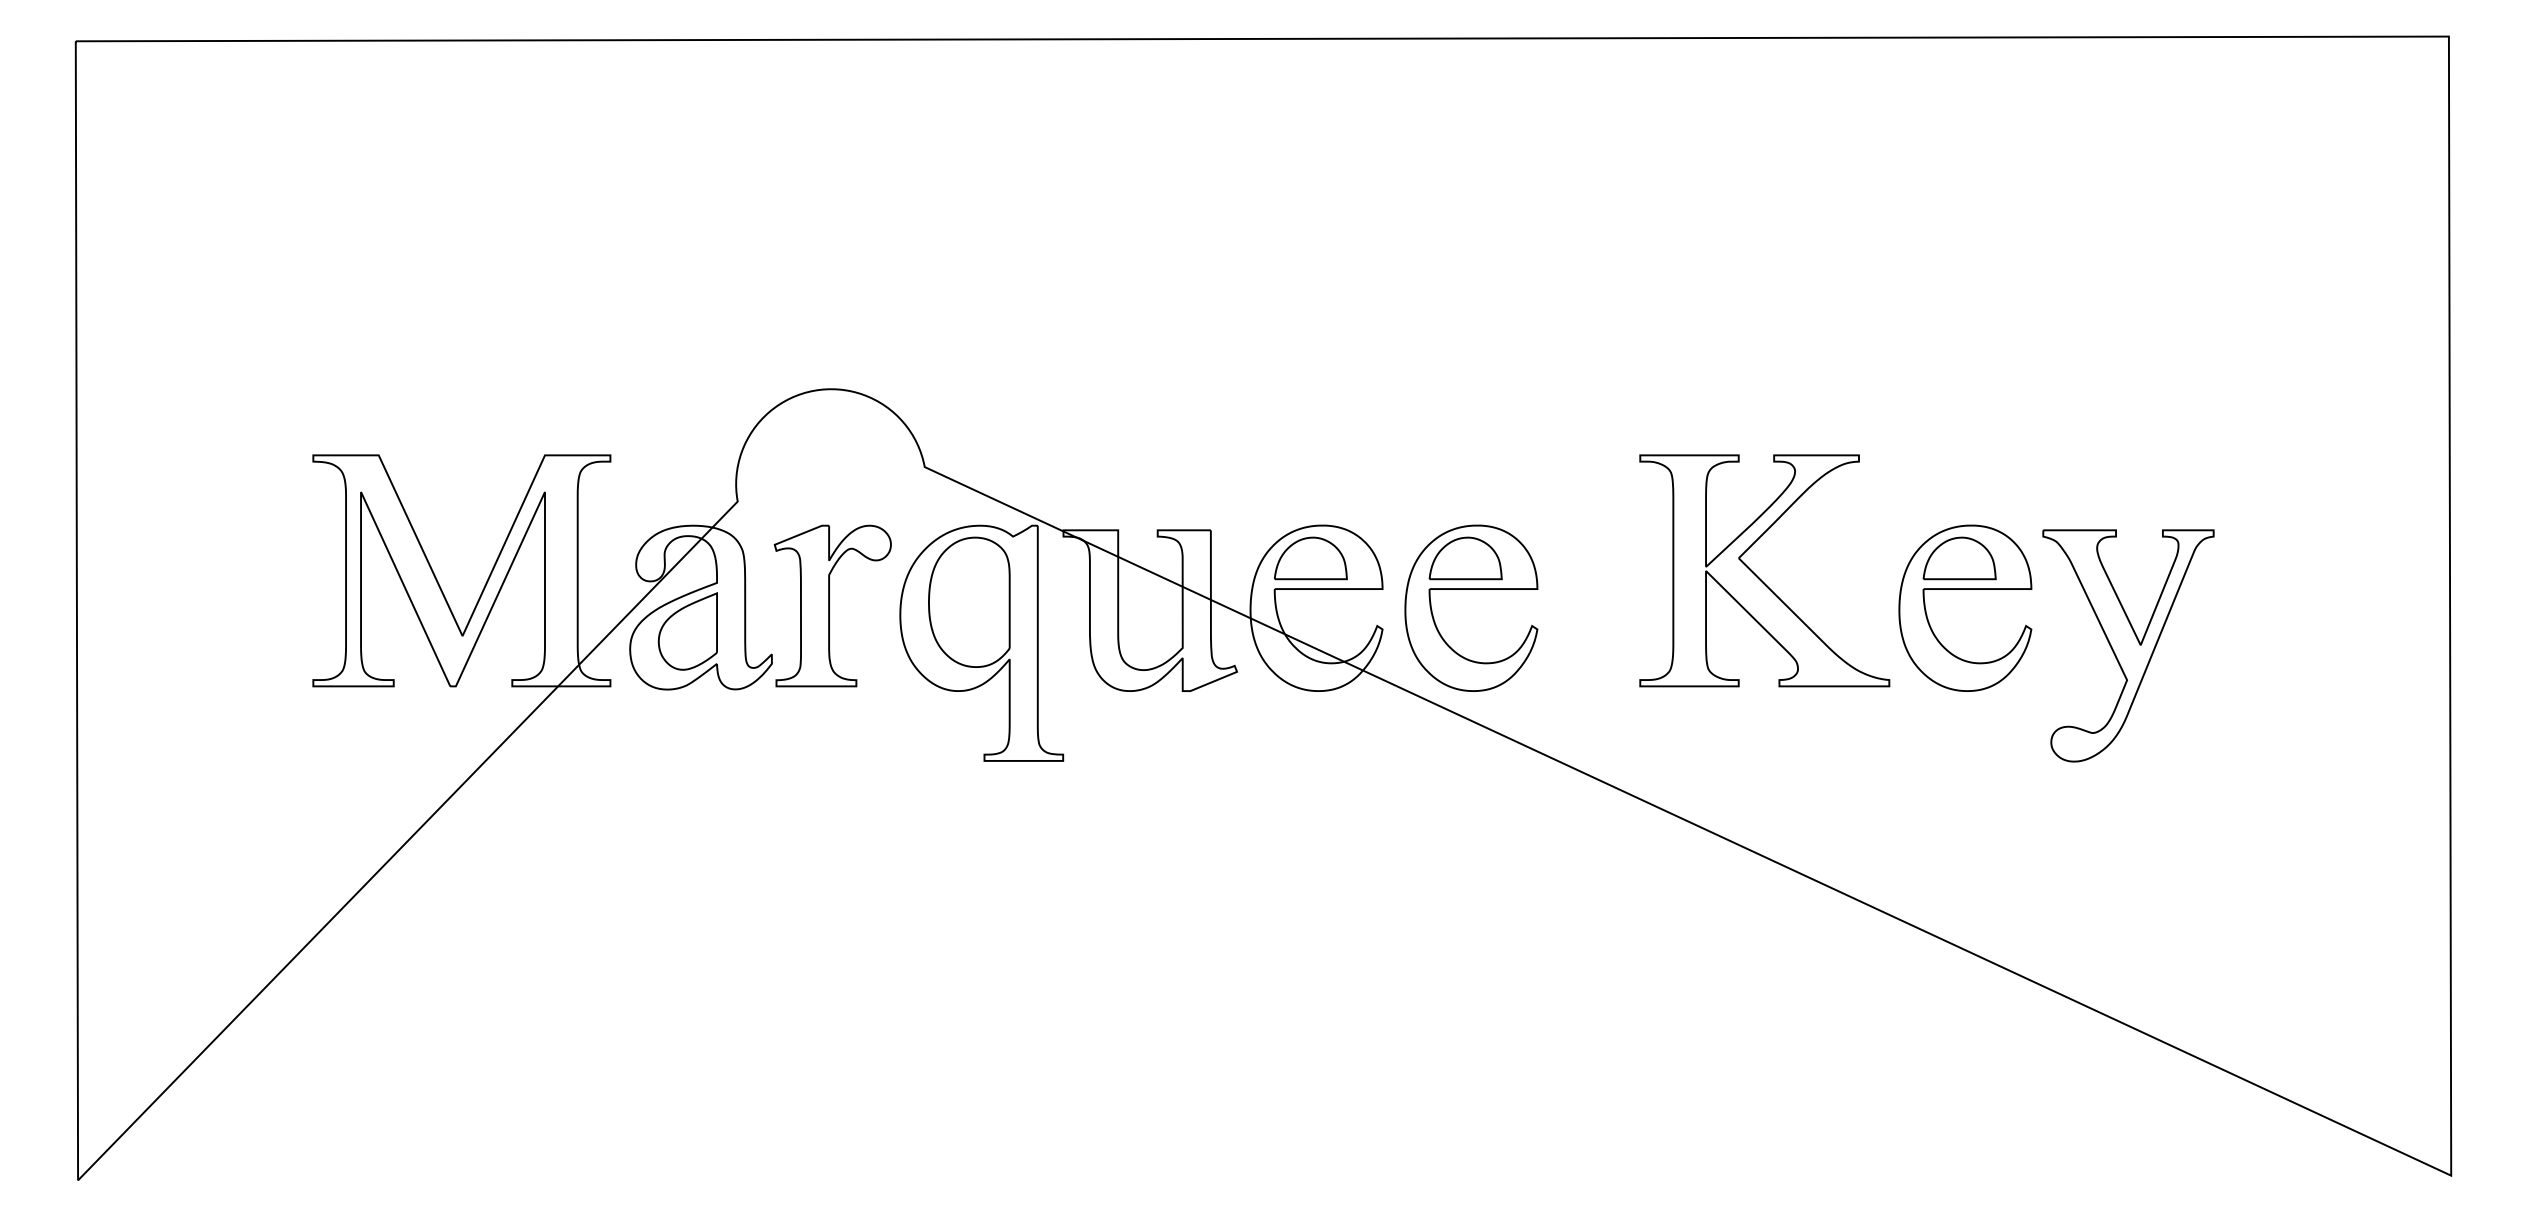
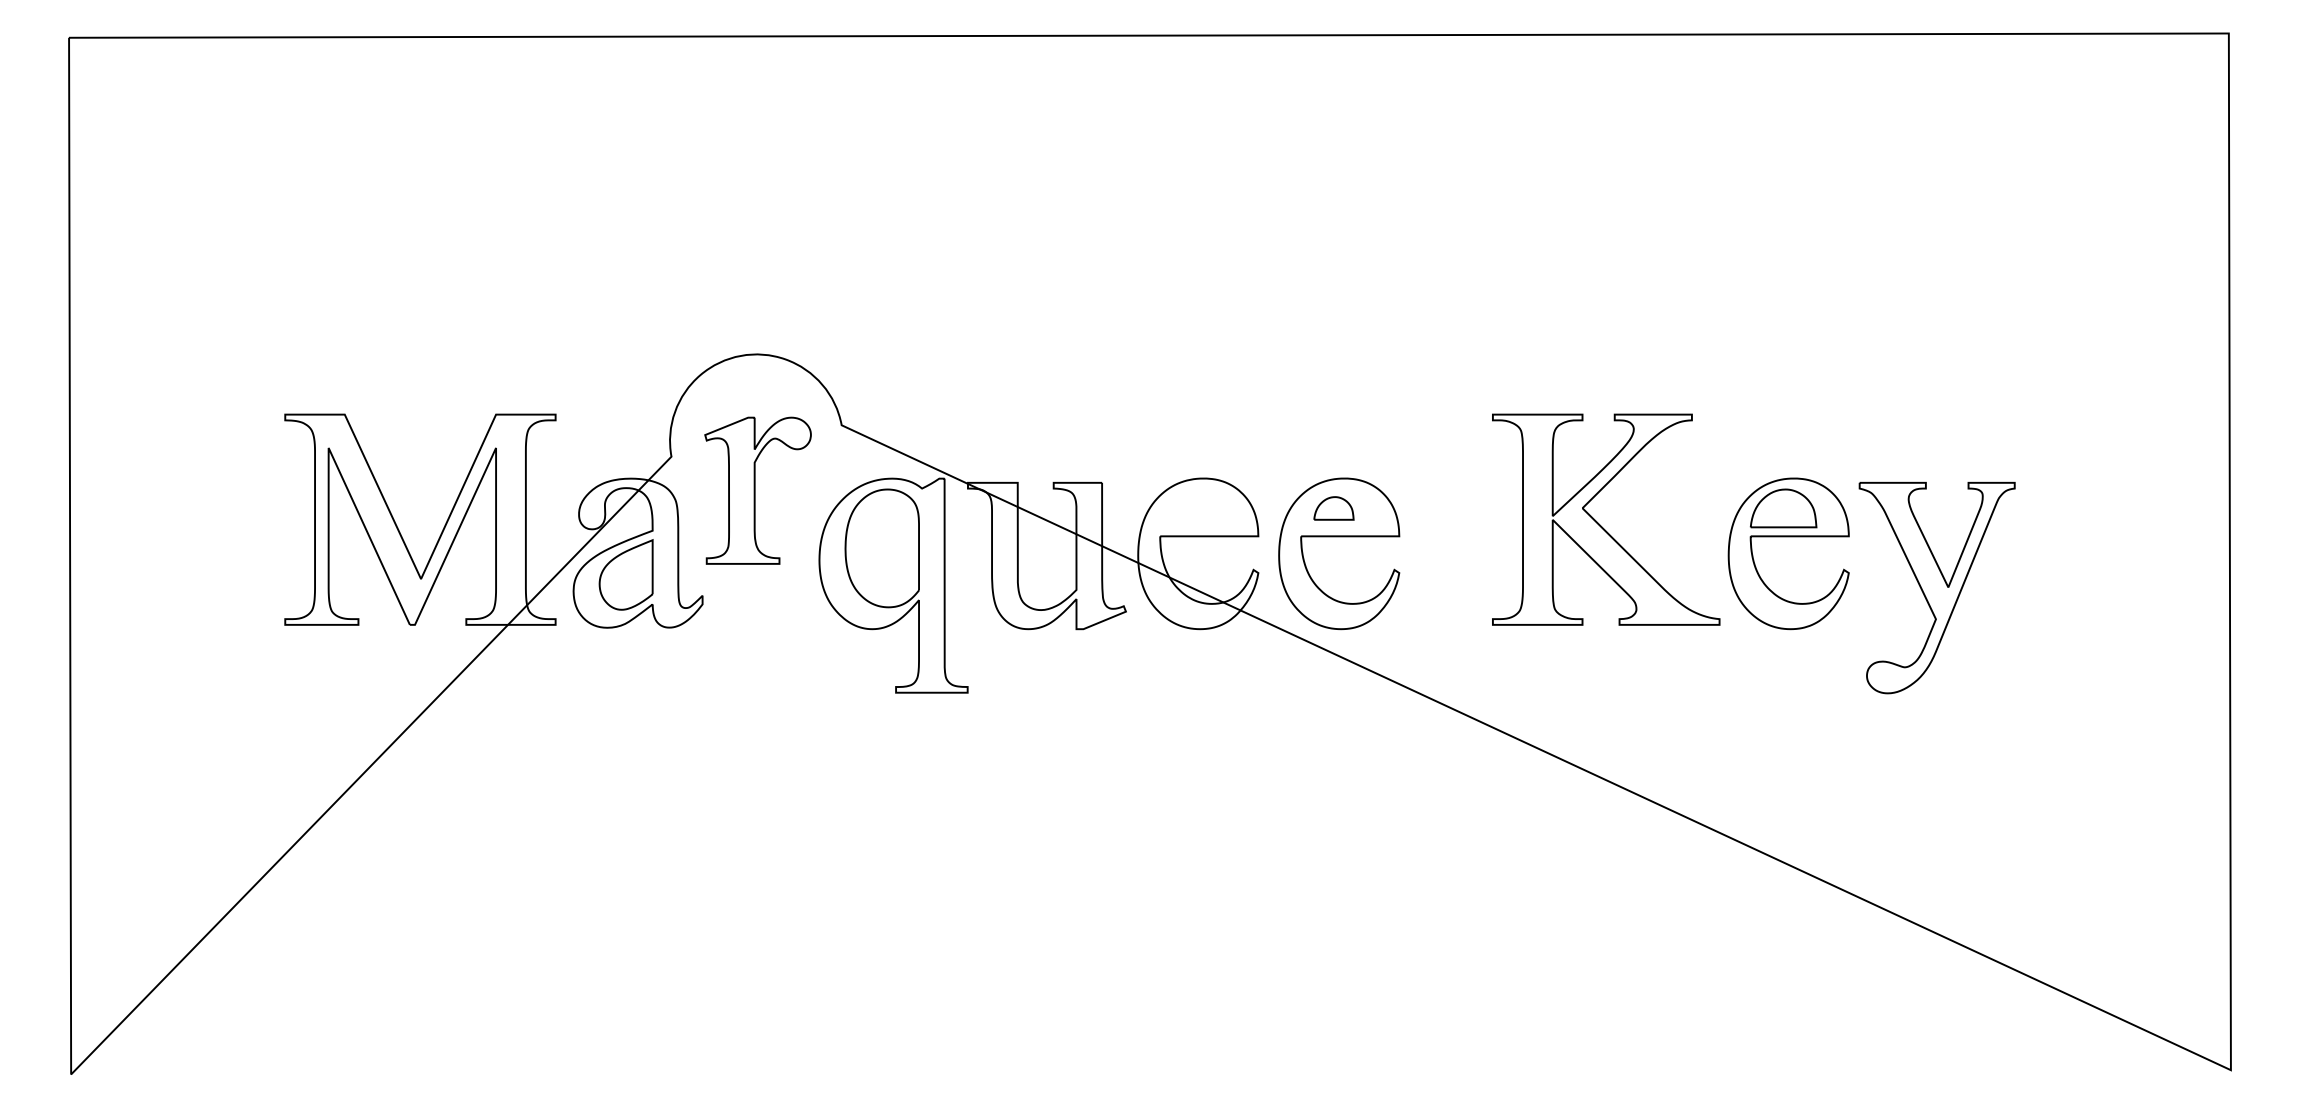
part: (1310, 558) -> (1192, 508), removed
part: (1465, 558) -> (1333, 508), size x0.6
part: (832, 605) -> (757, 490), moved

